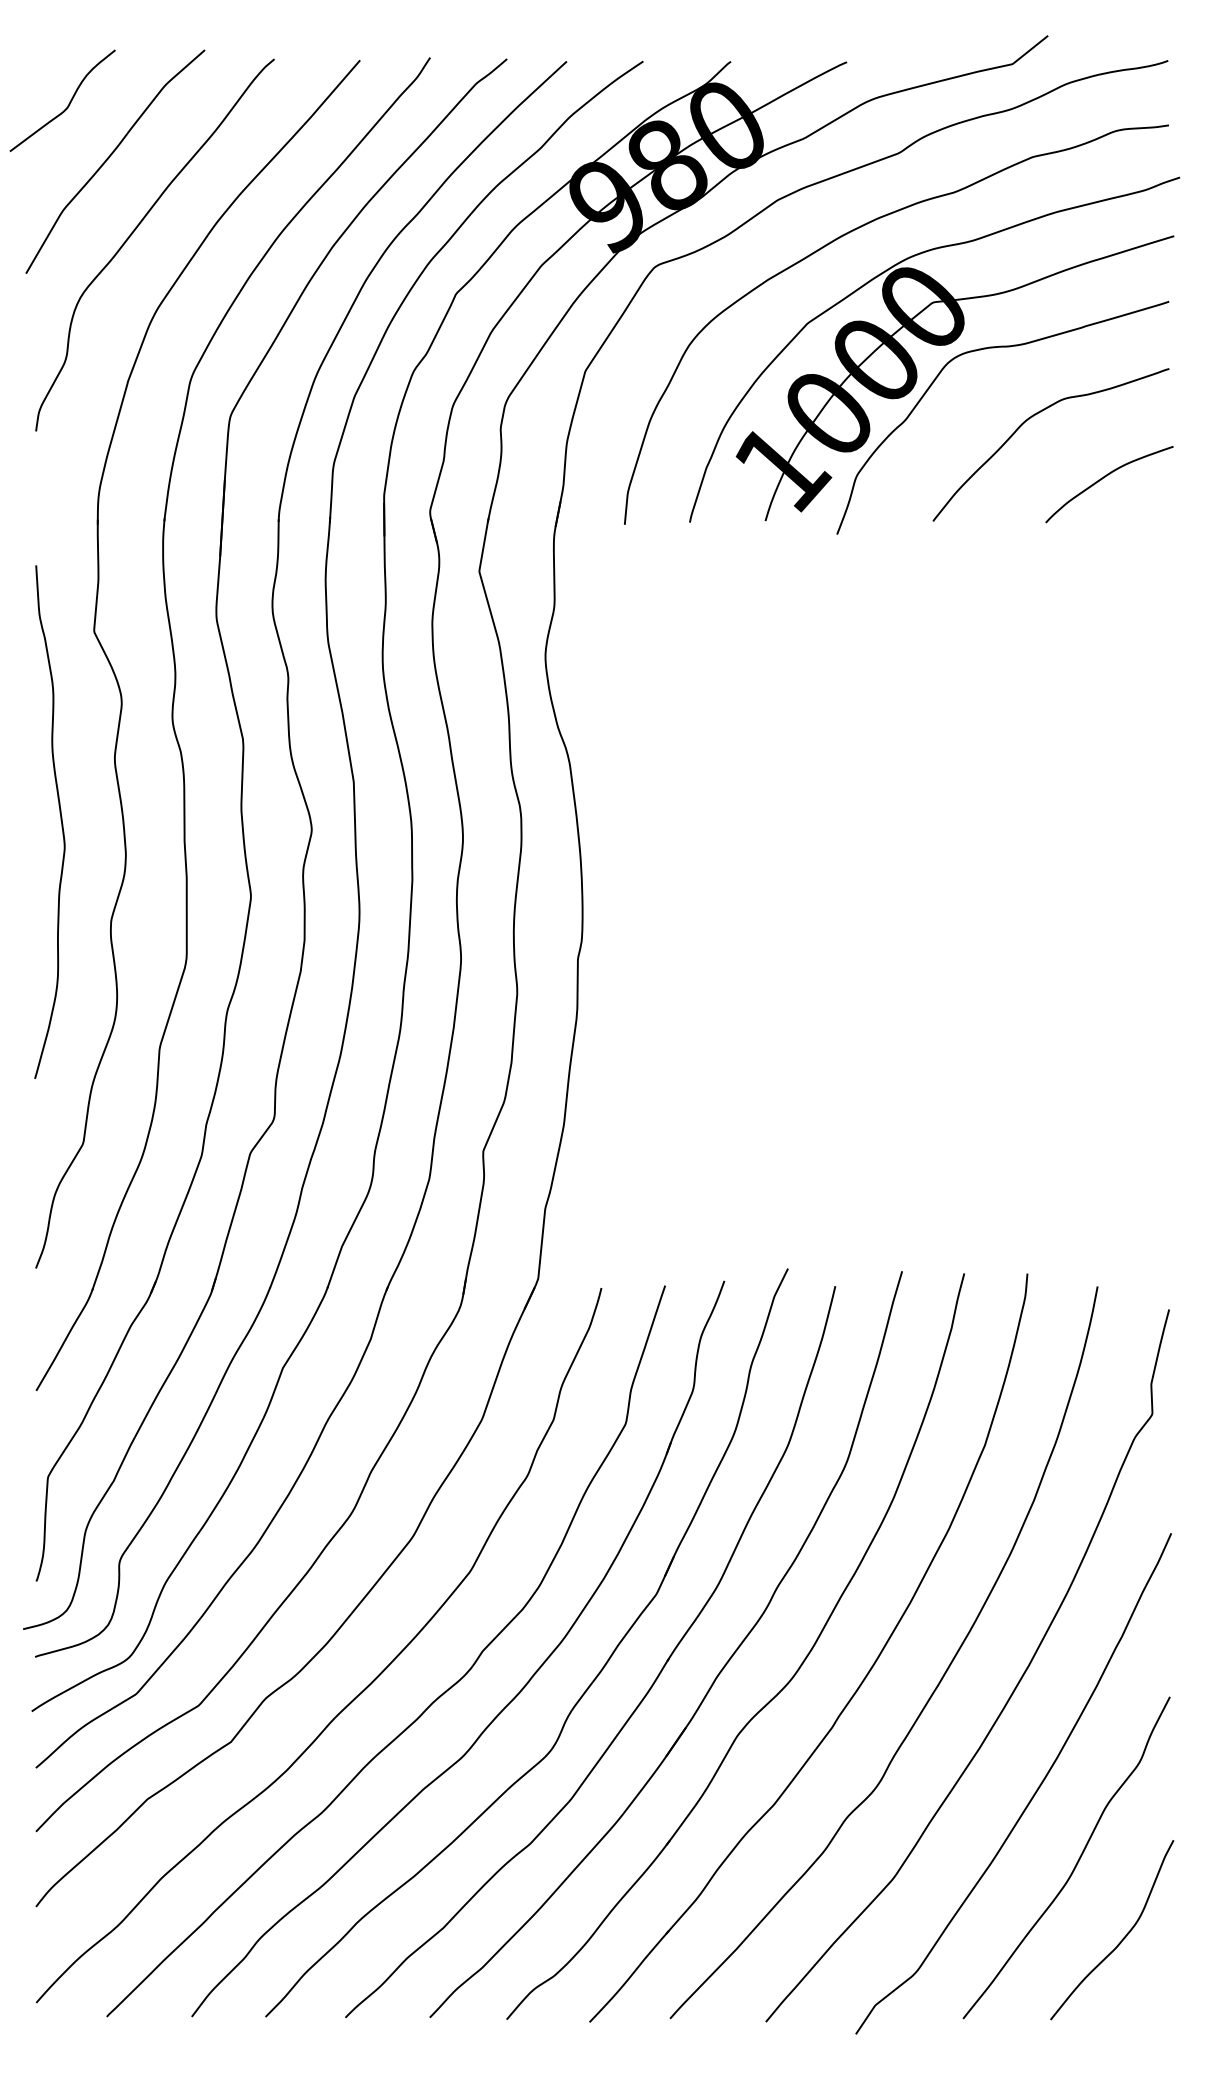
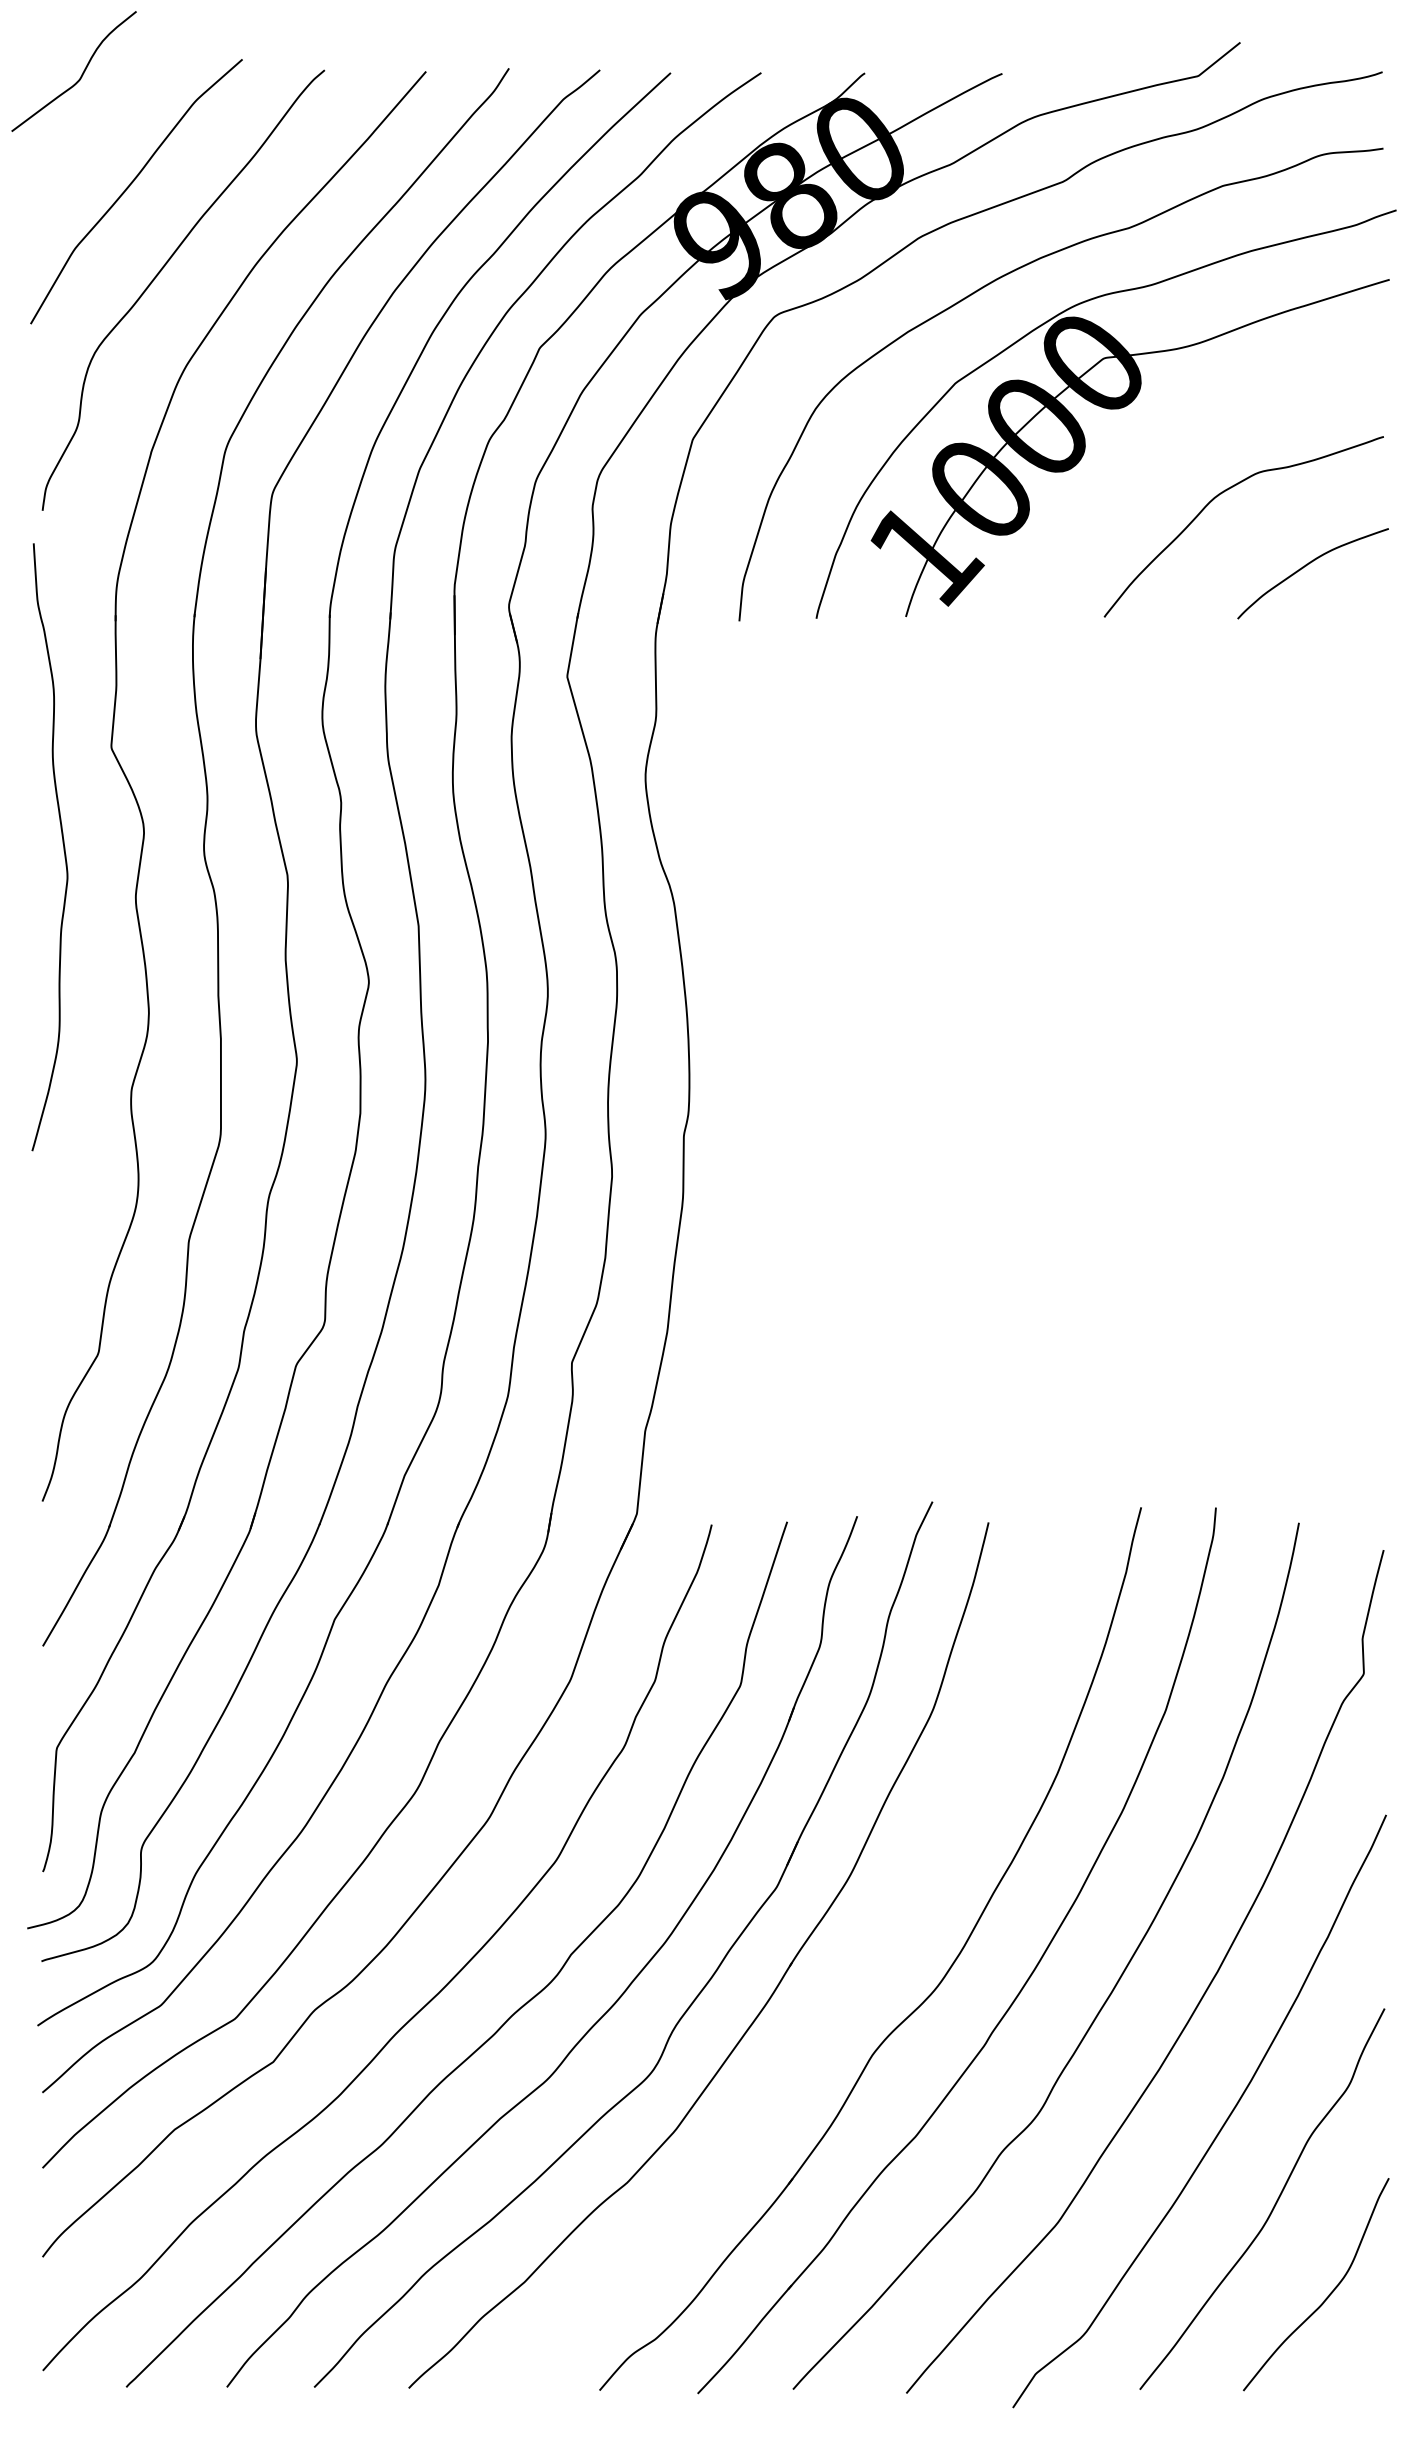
curve: (68, 103) -> (81, 74), moved
curve: (994, 348) -> (1176, 412), removed
curve: (60, 818) -> (62, 843), moved
part: (716, 1676) -> (847, 1984), removed

